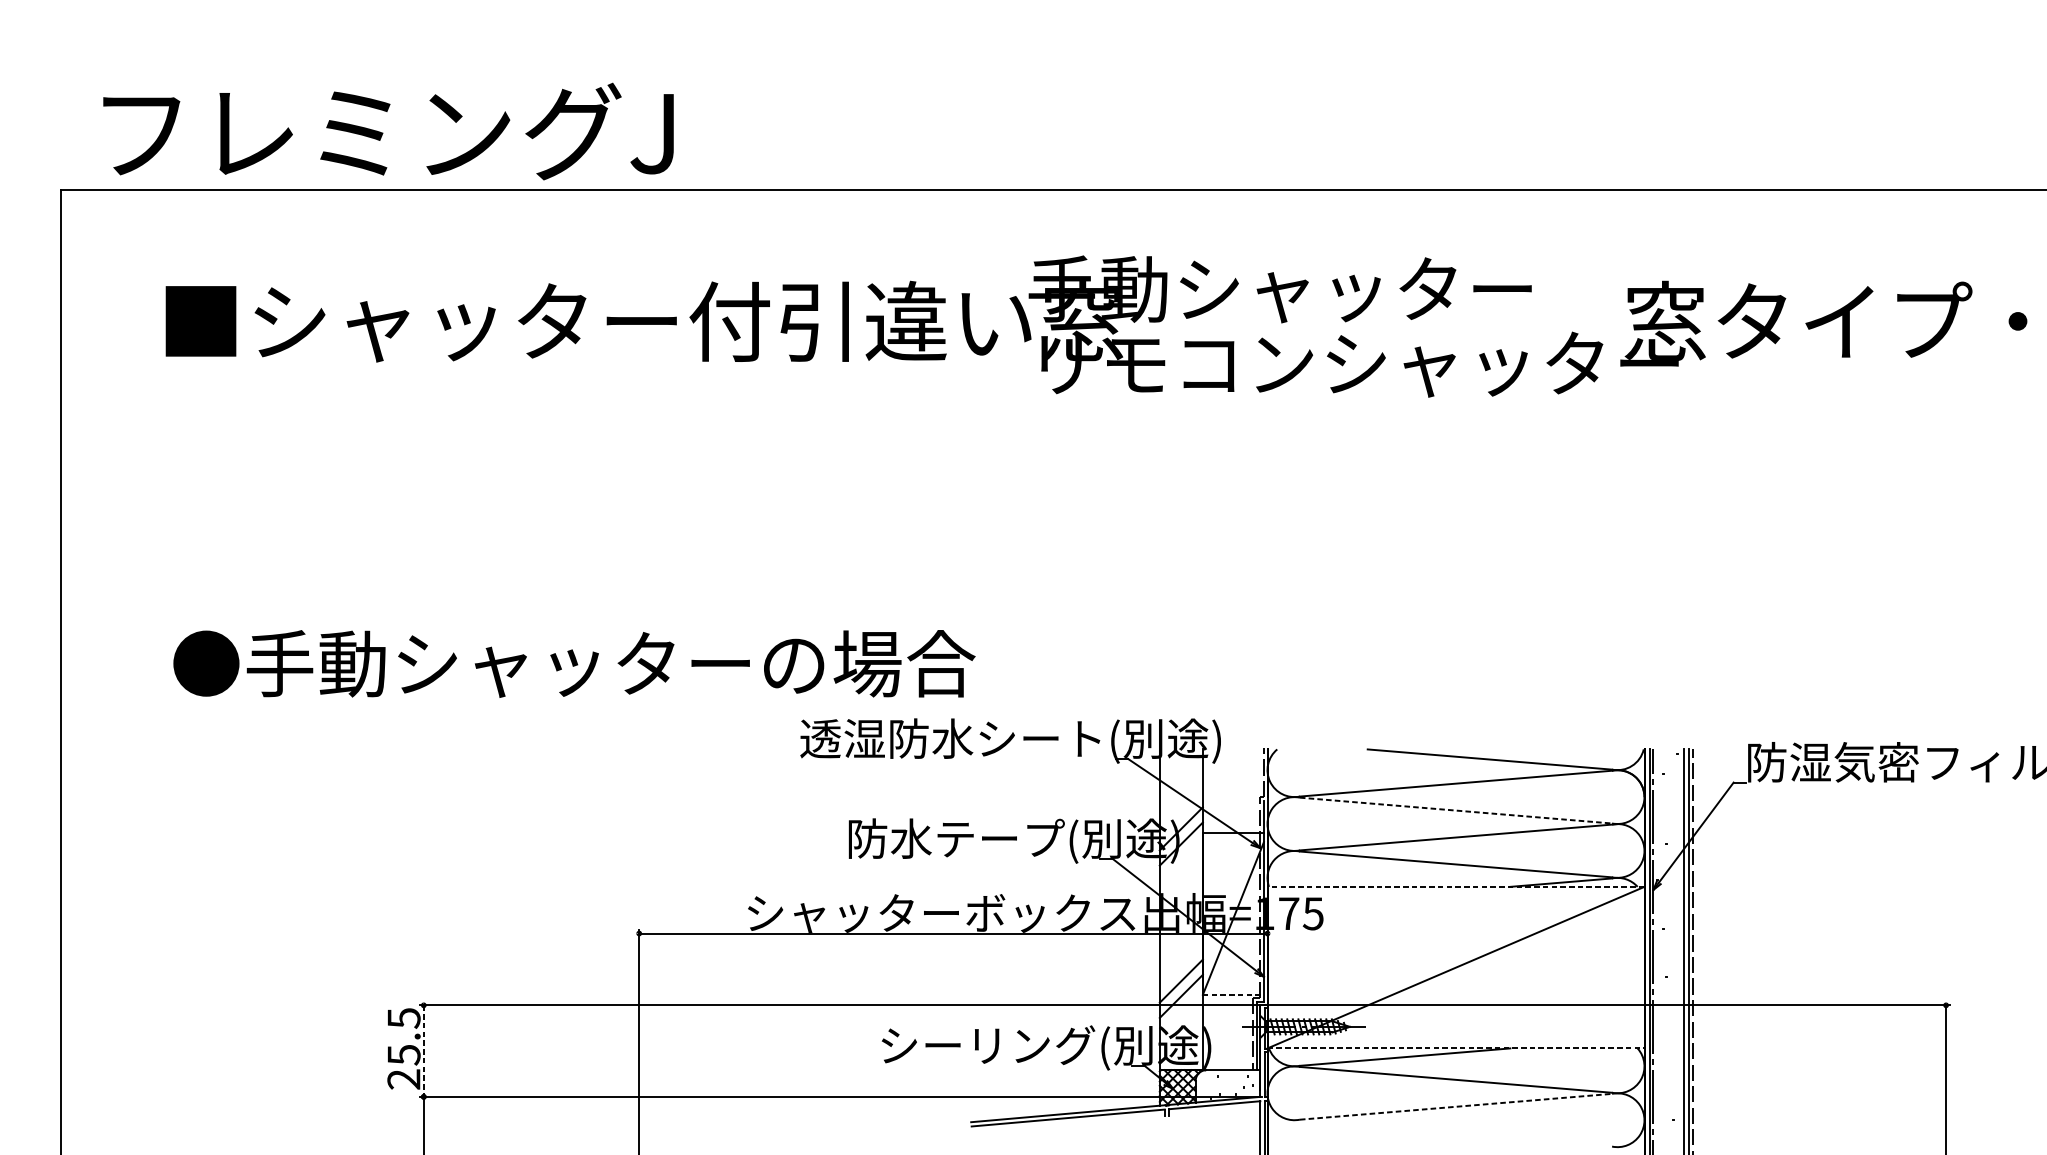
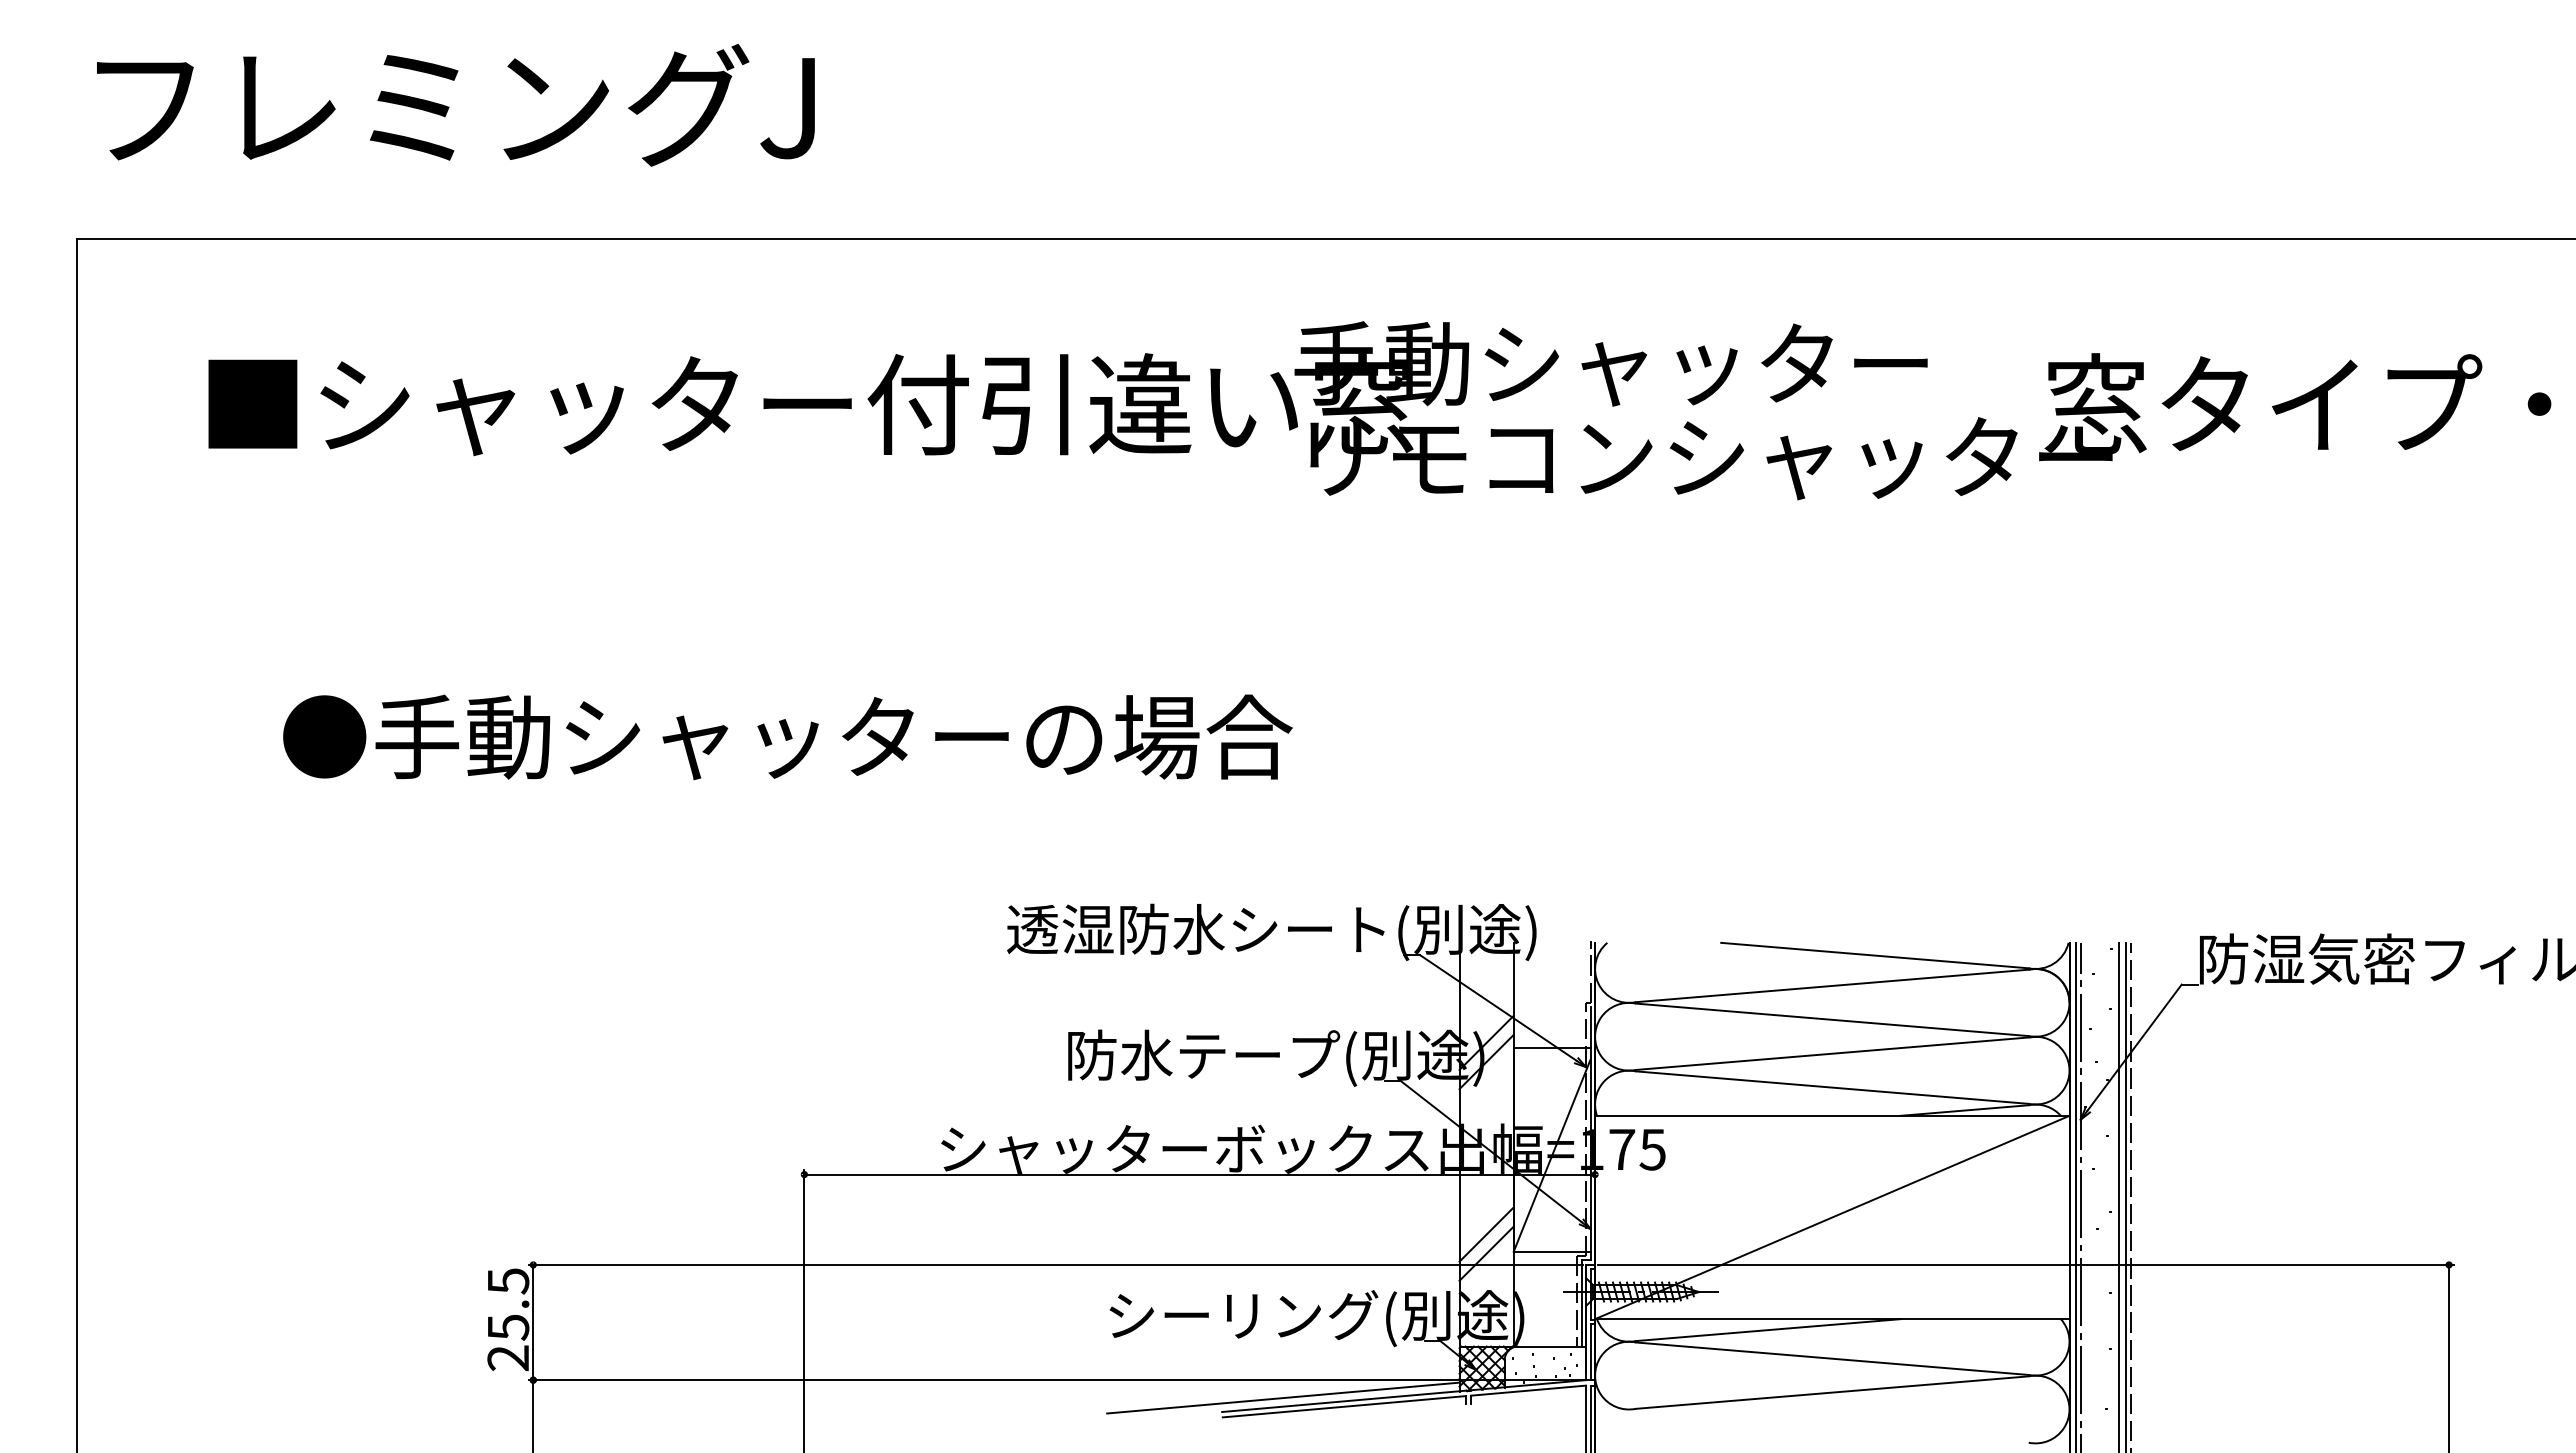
text: (388, 130) -> (455, 104), moved
text: (574, 664) -> (787, 737), moved
line: (1456, 810) -> (1832, 1019), dashed -> solid
line: (1455, 886) -> (1831, 1115), dashed -> solid
line: (1233, 994) -> (1552, 1251), dashed -> solid
line: (1456, 1048) -> (1832, 1319), dashed -> solid
line: (423, 1051) -> (533, 1322), dashed -> solid
line: (1456, 1106) -> (1832, 1392), dashed -> solid
line: (1019, 1110) -> (1283, 1397), added

